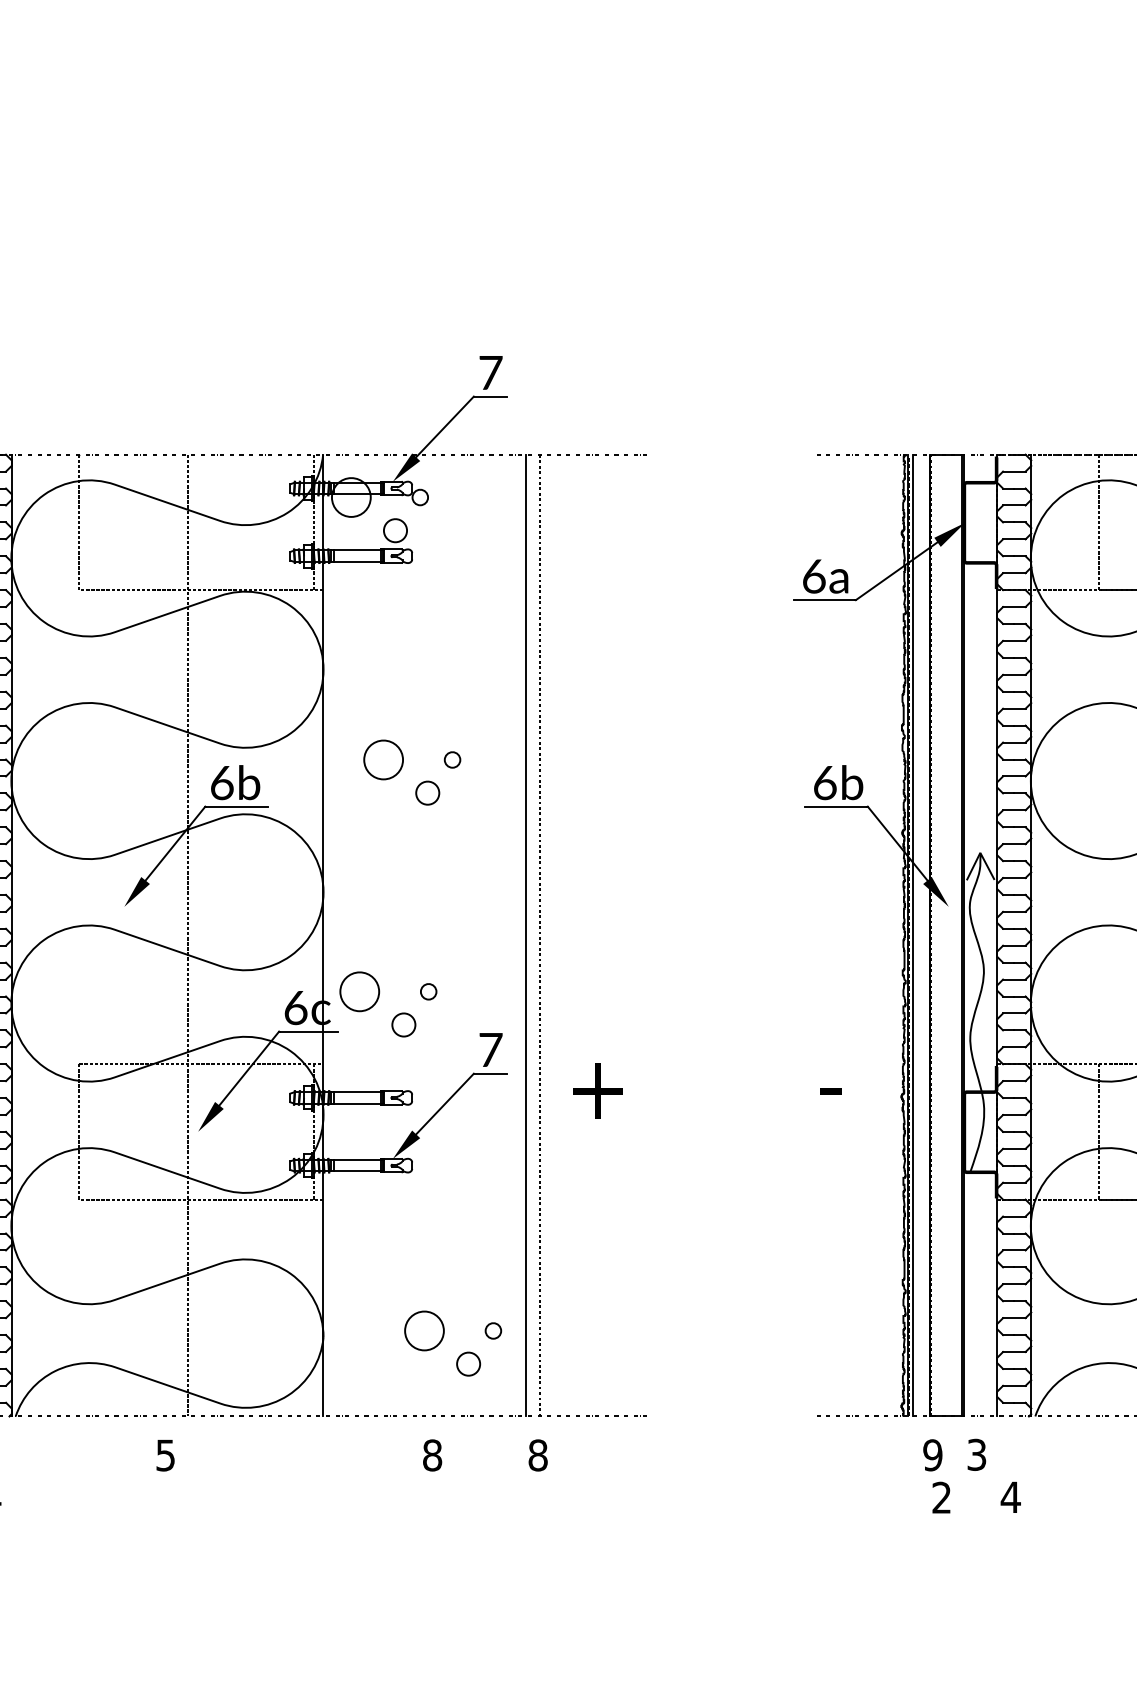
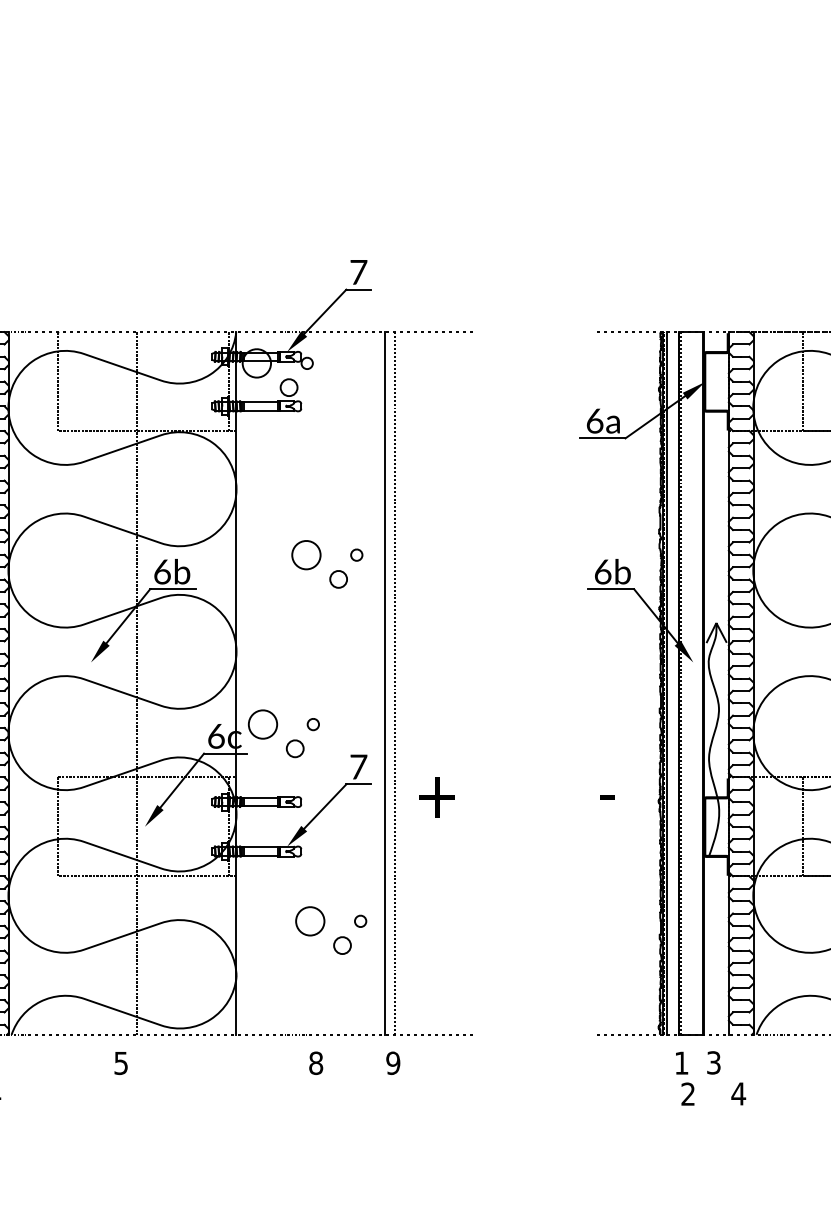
part: (402, 768) -> (320, 561), moved
part: (443, 1338) -> (324, 926), moved
text: (932, 1454) -> (681, 1062), 9 -> 1
text: (538, 1455) -> (393, 1063), 8 -> 9

